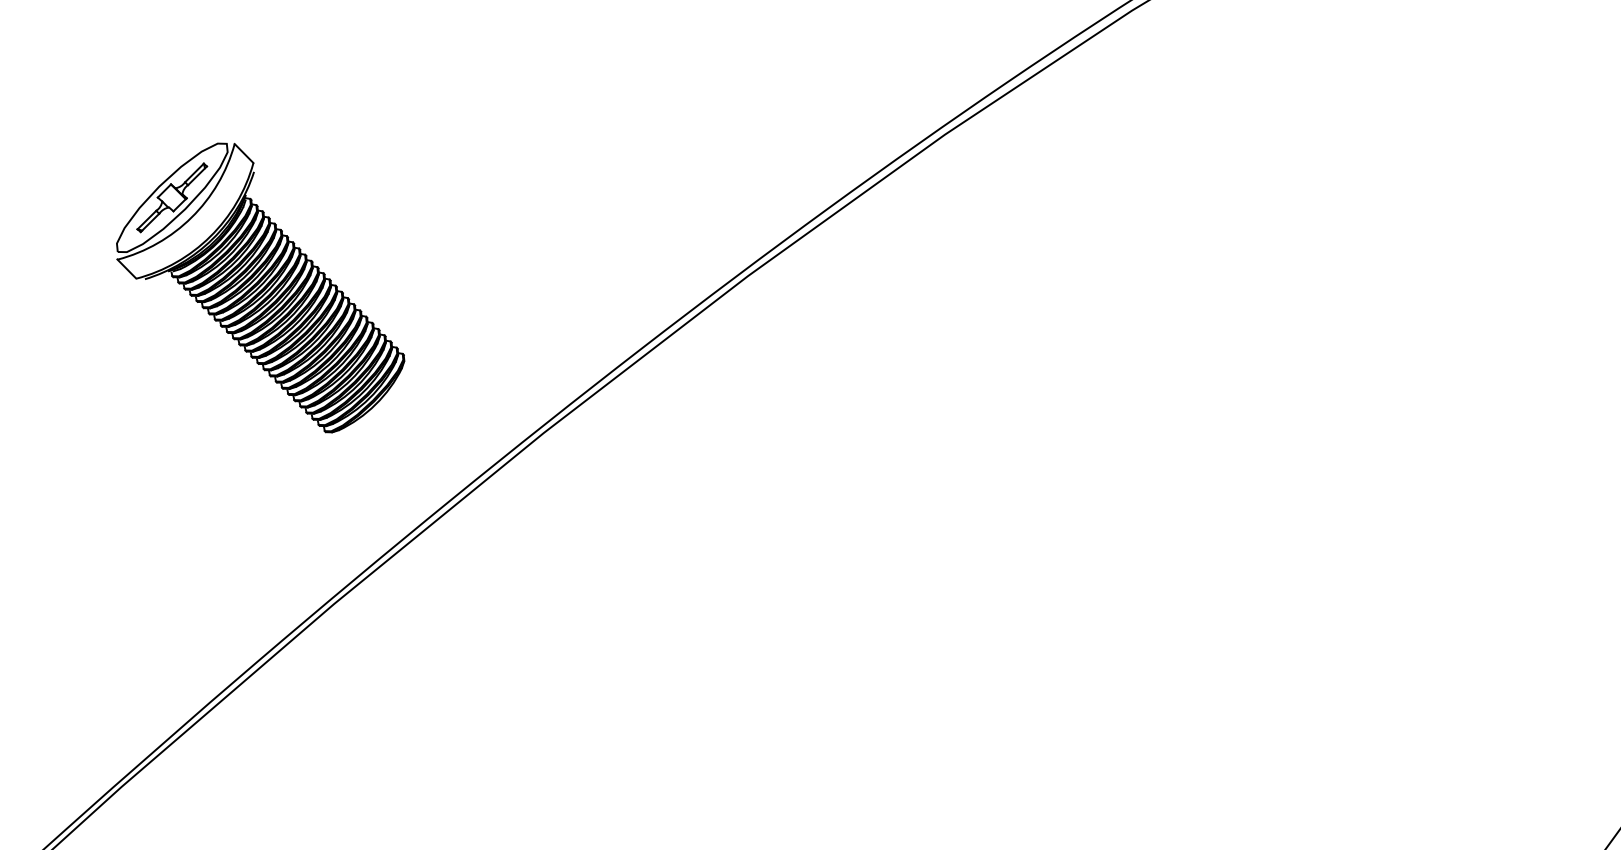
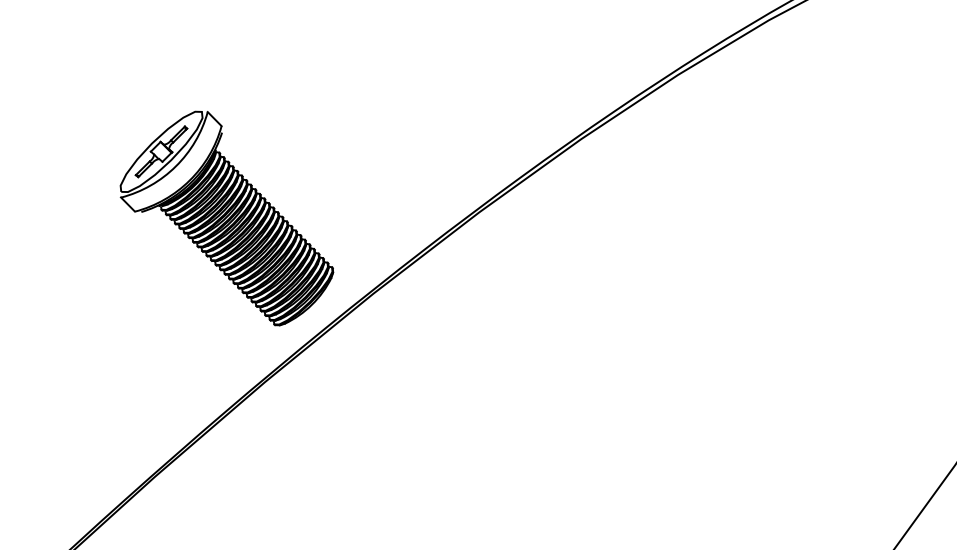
part: (259, 287) -> (226, 218), size x1.43

